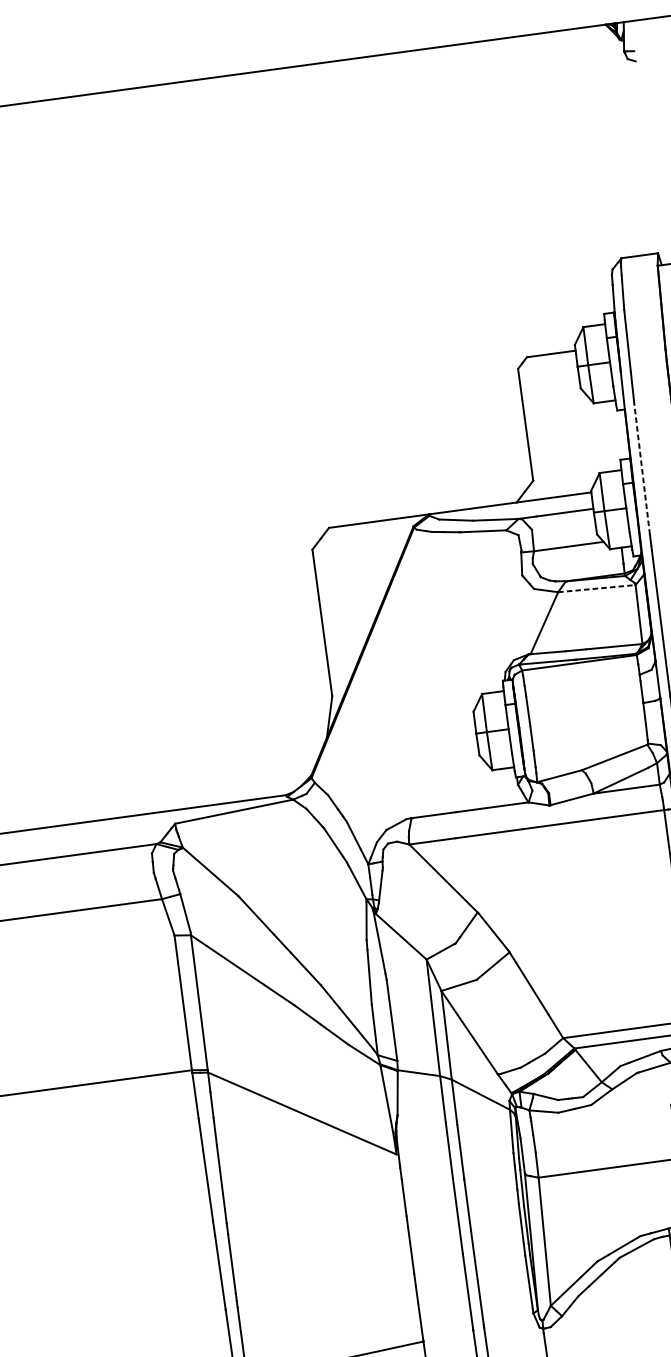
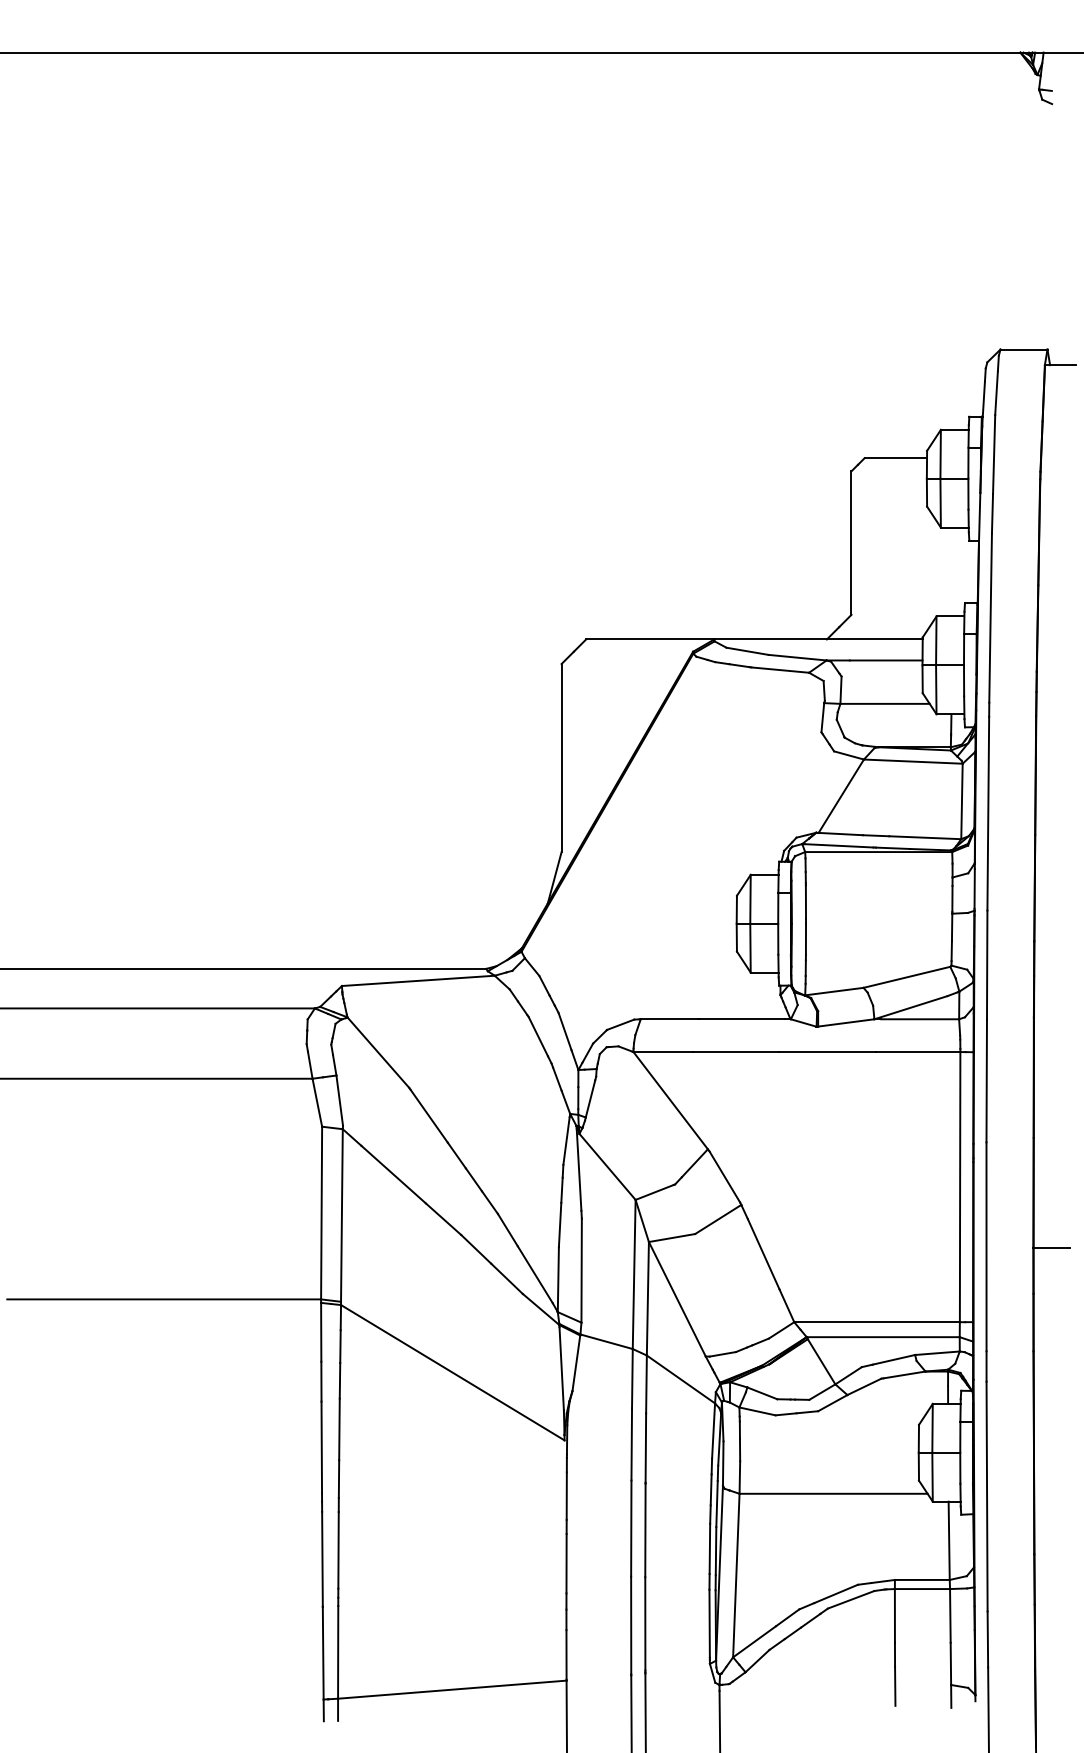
line: (641, 468) -> (990, 618), dashed -> solid
line: (597, 588) -> (913, 761), dashed -> solid

